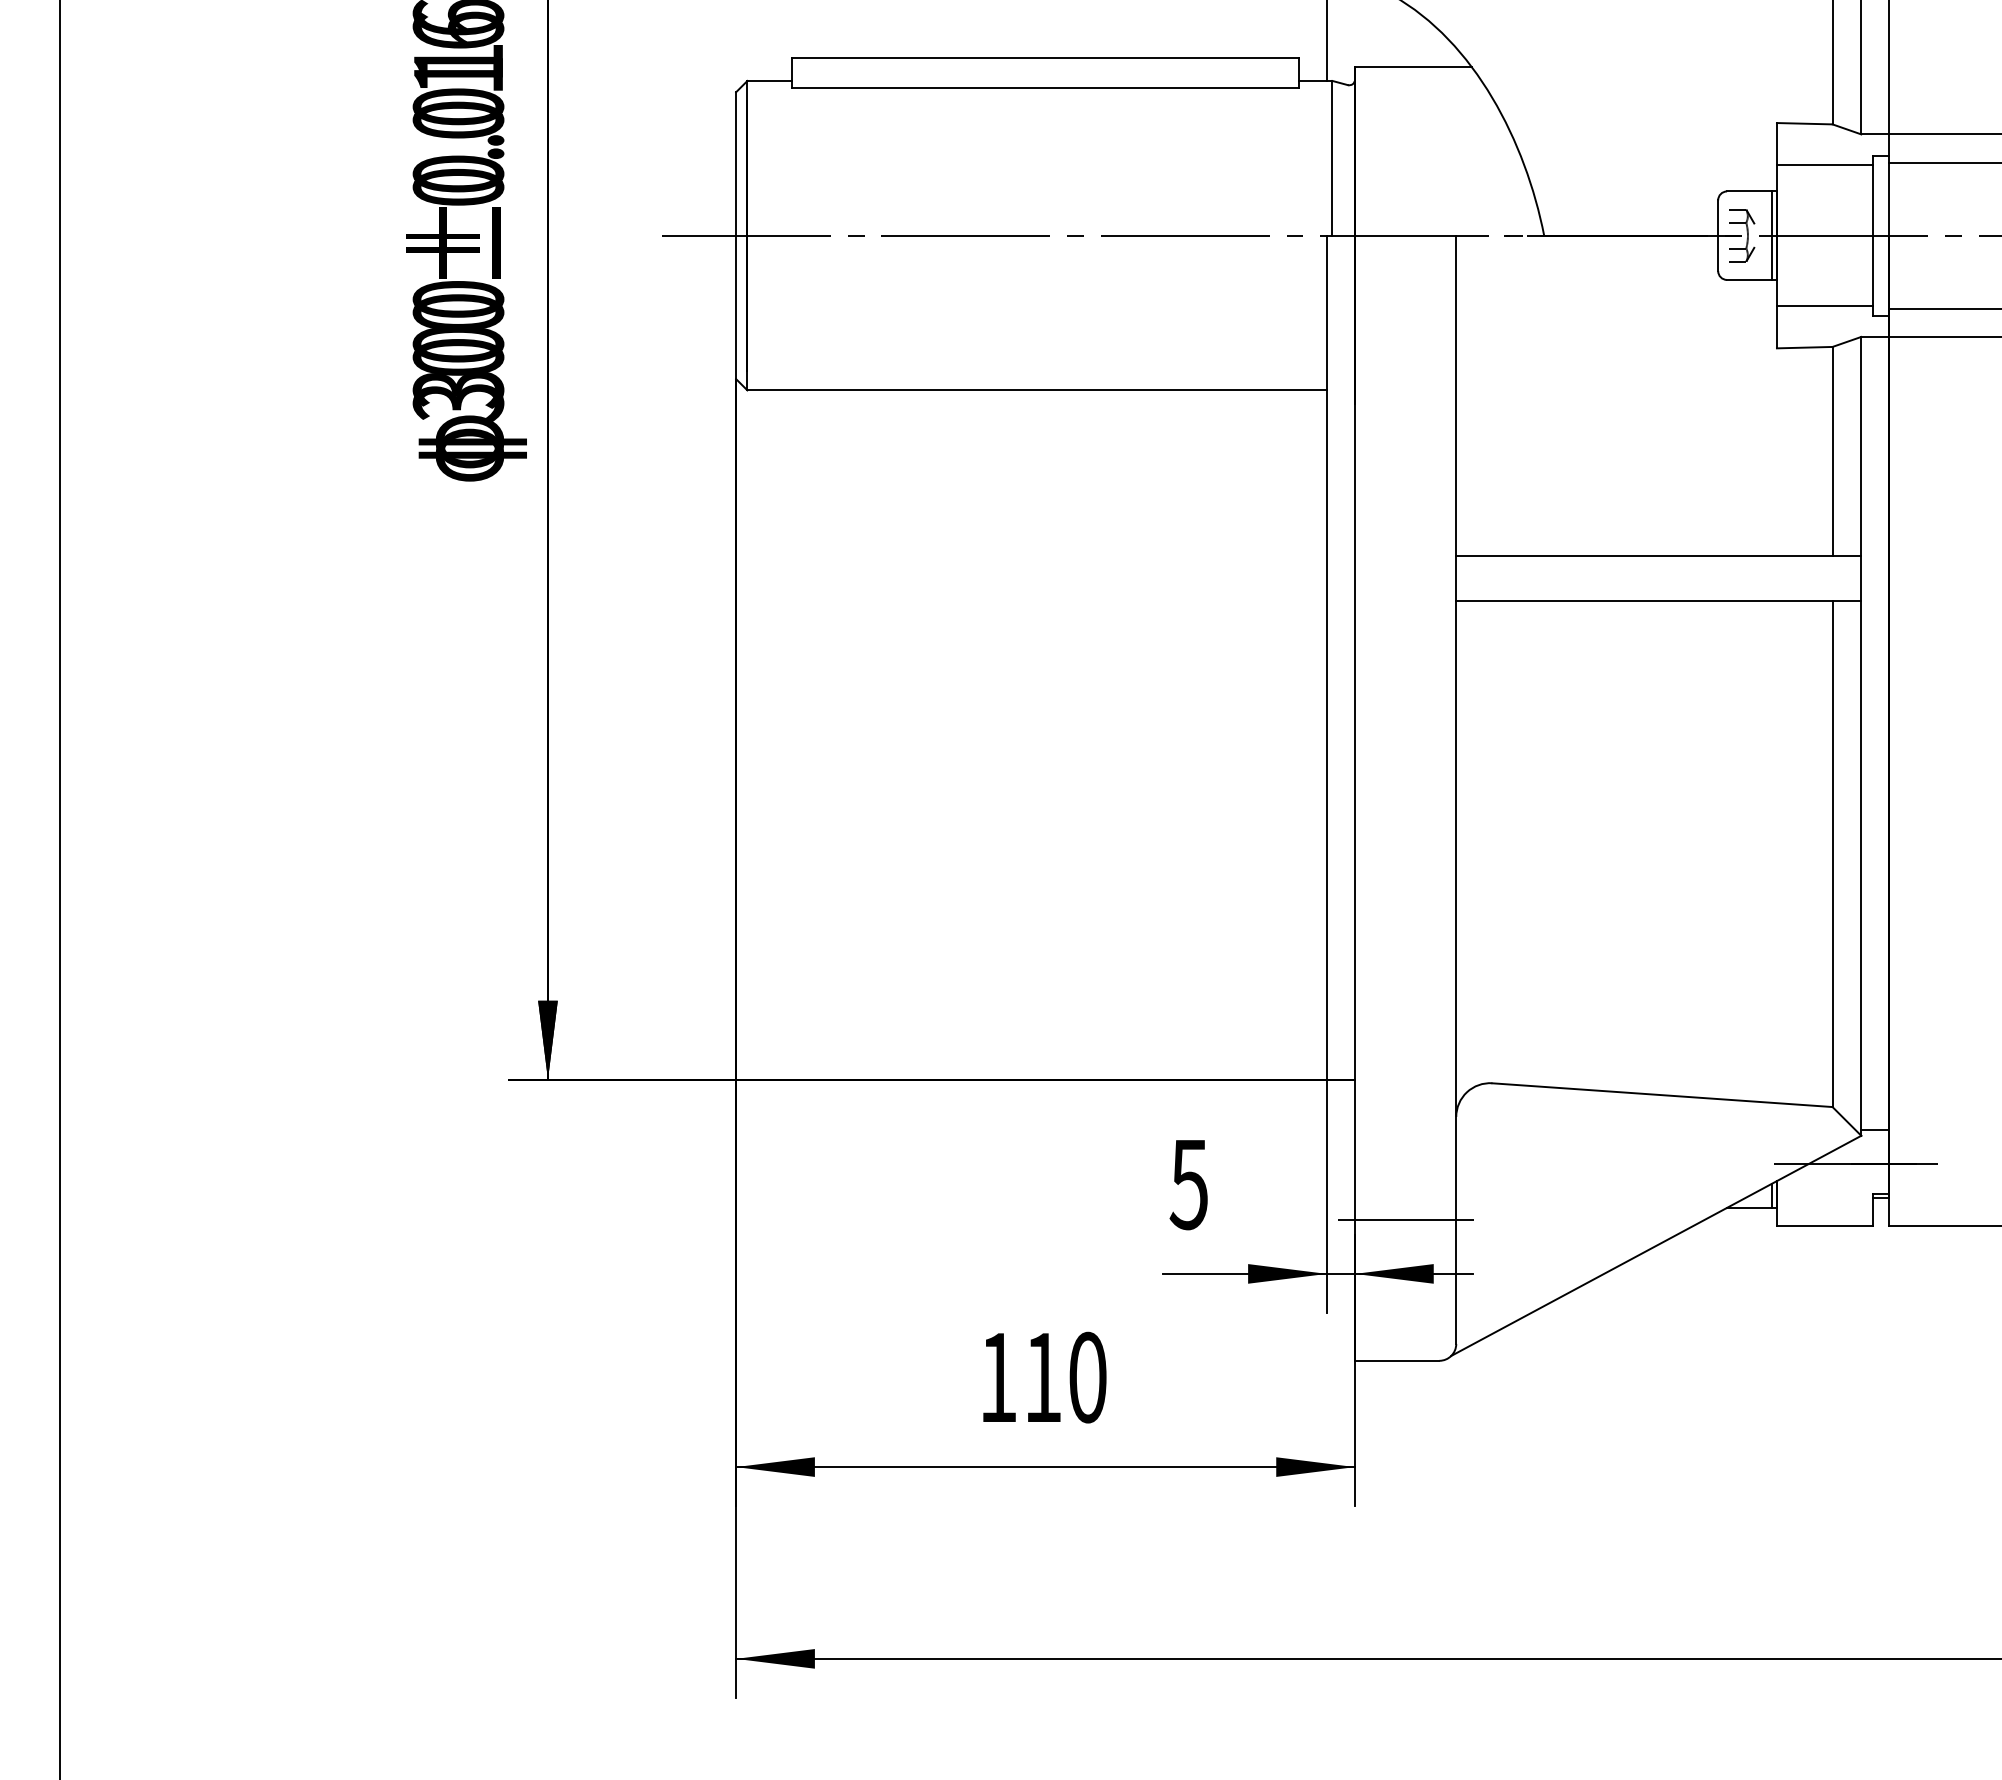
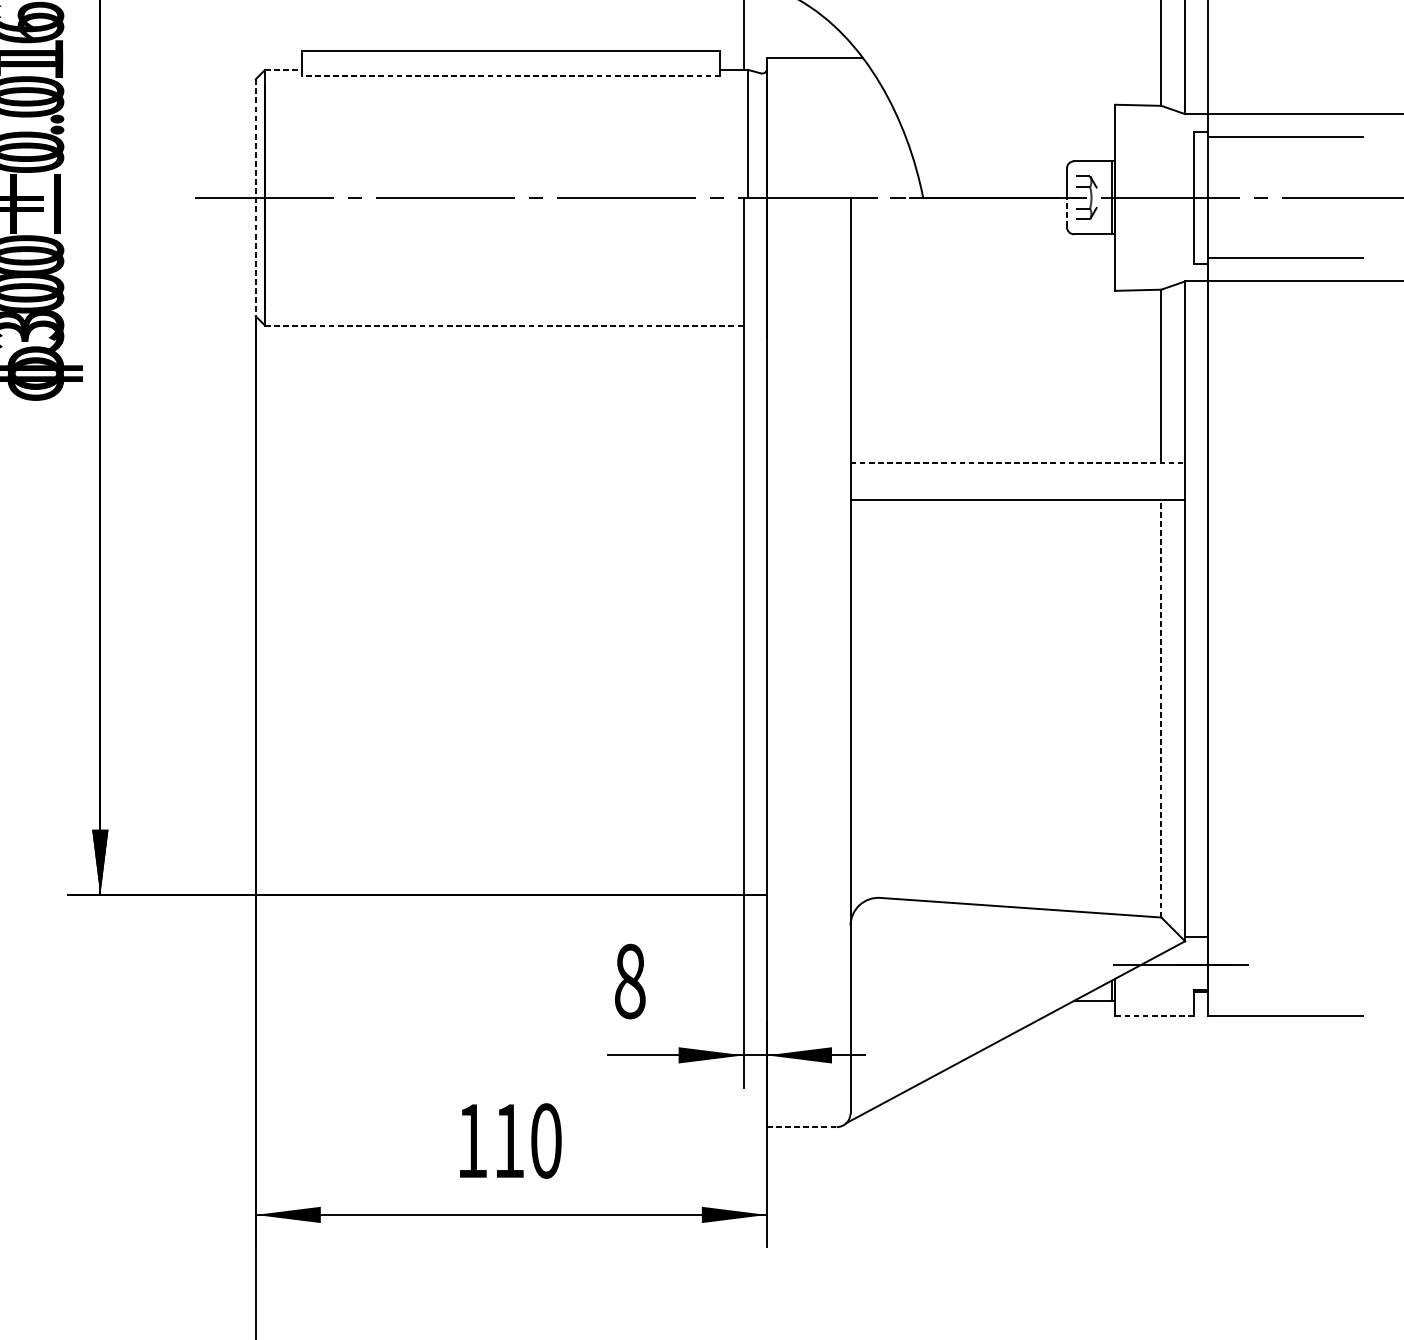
line: (769, 80) -> (283, 69), solid -> dashed
line: (1045, 87) -> (511, 75), solid -> dashed
line: (1824, 165) -> (1154, 139), removed
line: (736, 236) -> (256, 198), solid -> dashed
line: (1718, 253) -> (1067, 212), solid -> dashed
line: (1824, 306) -> (1154, 256), removed
line: (1037, 390) -> (504, 325), solid -> dashed
line: (1658, 556) -> (1017, 462), solid -> dashed
line: (1832, 854) -> (1161, 708), solid -> dashed
text: (1188, 1184) -> (629, 981), 5 -> 8
line: (1405, 1220) -> (808, 1011), removed
line: (1824, 1225) -> (1154, 1015), solid -> dashed
line: (1397, 1360) -> (802, 1126), solid -> dashed

